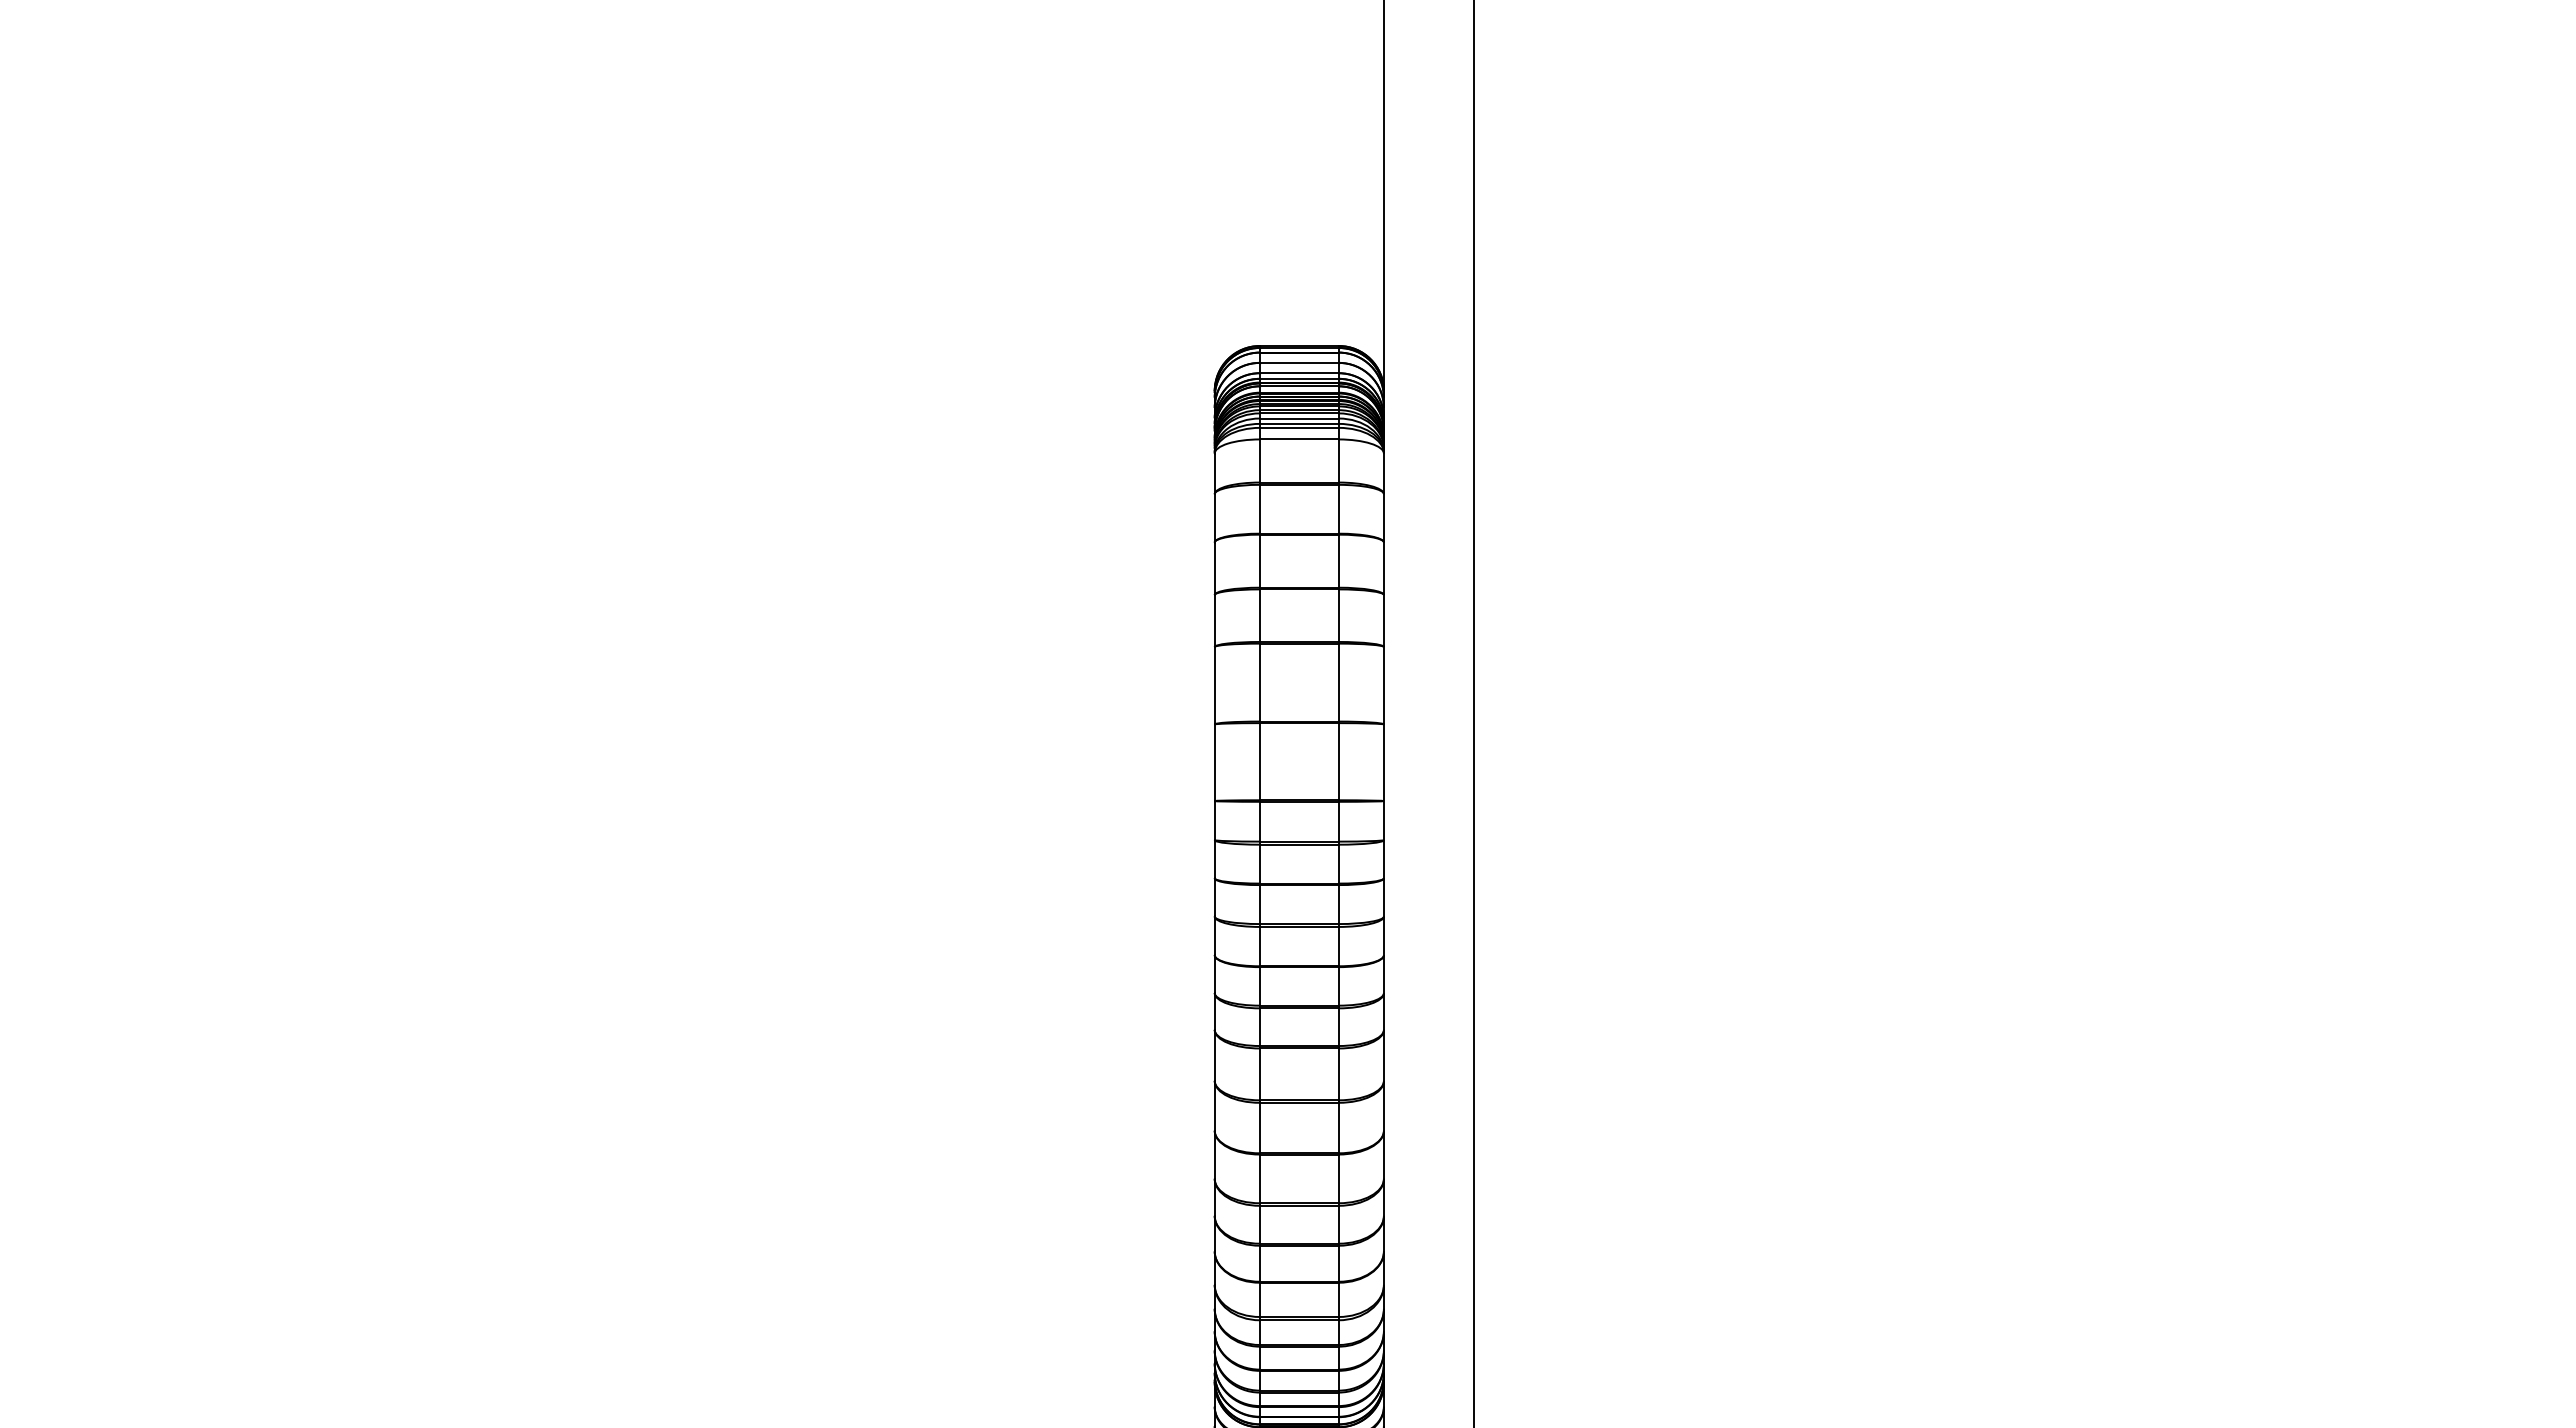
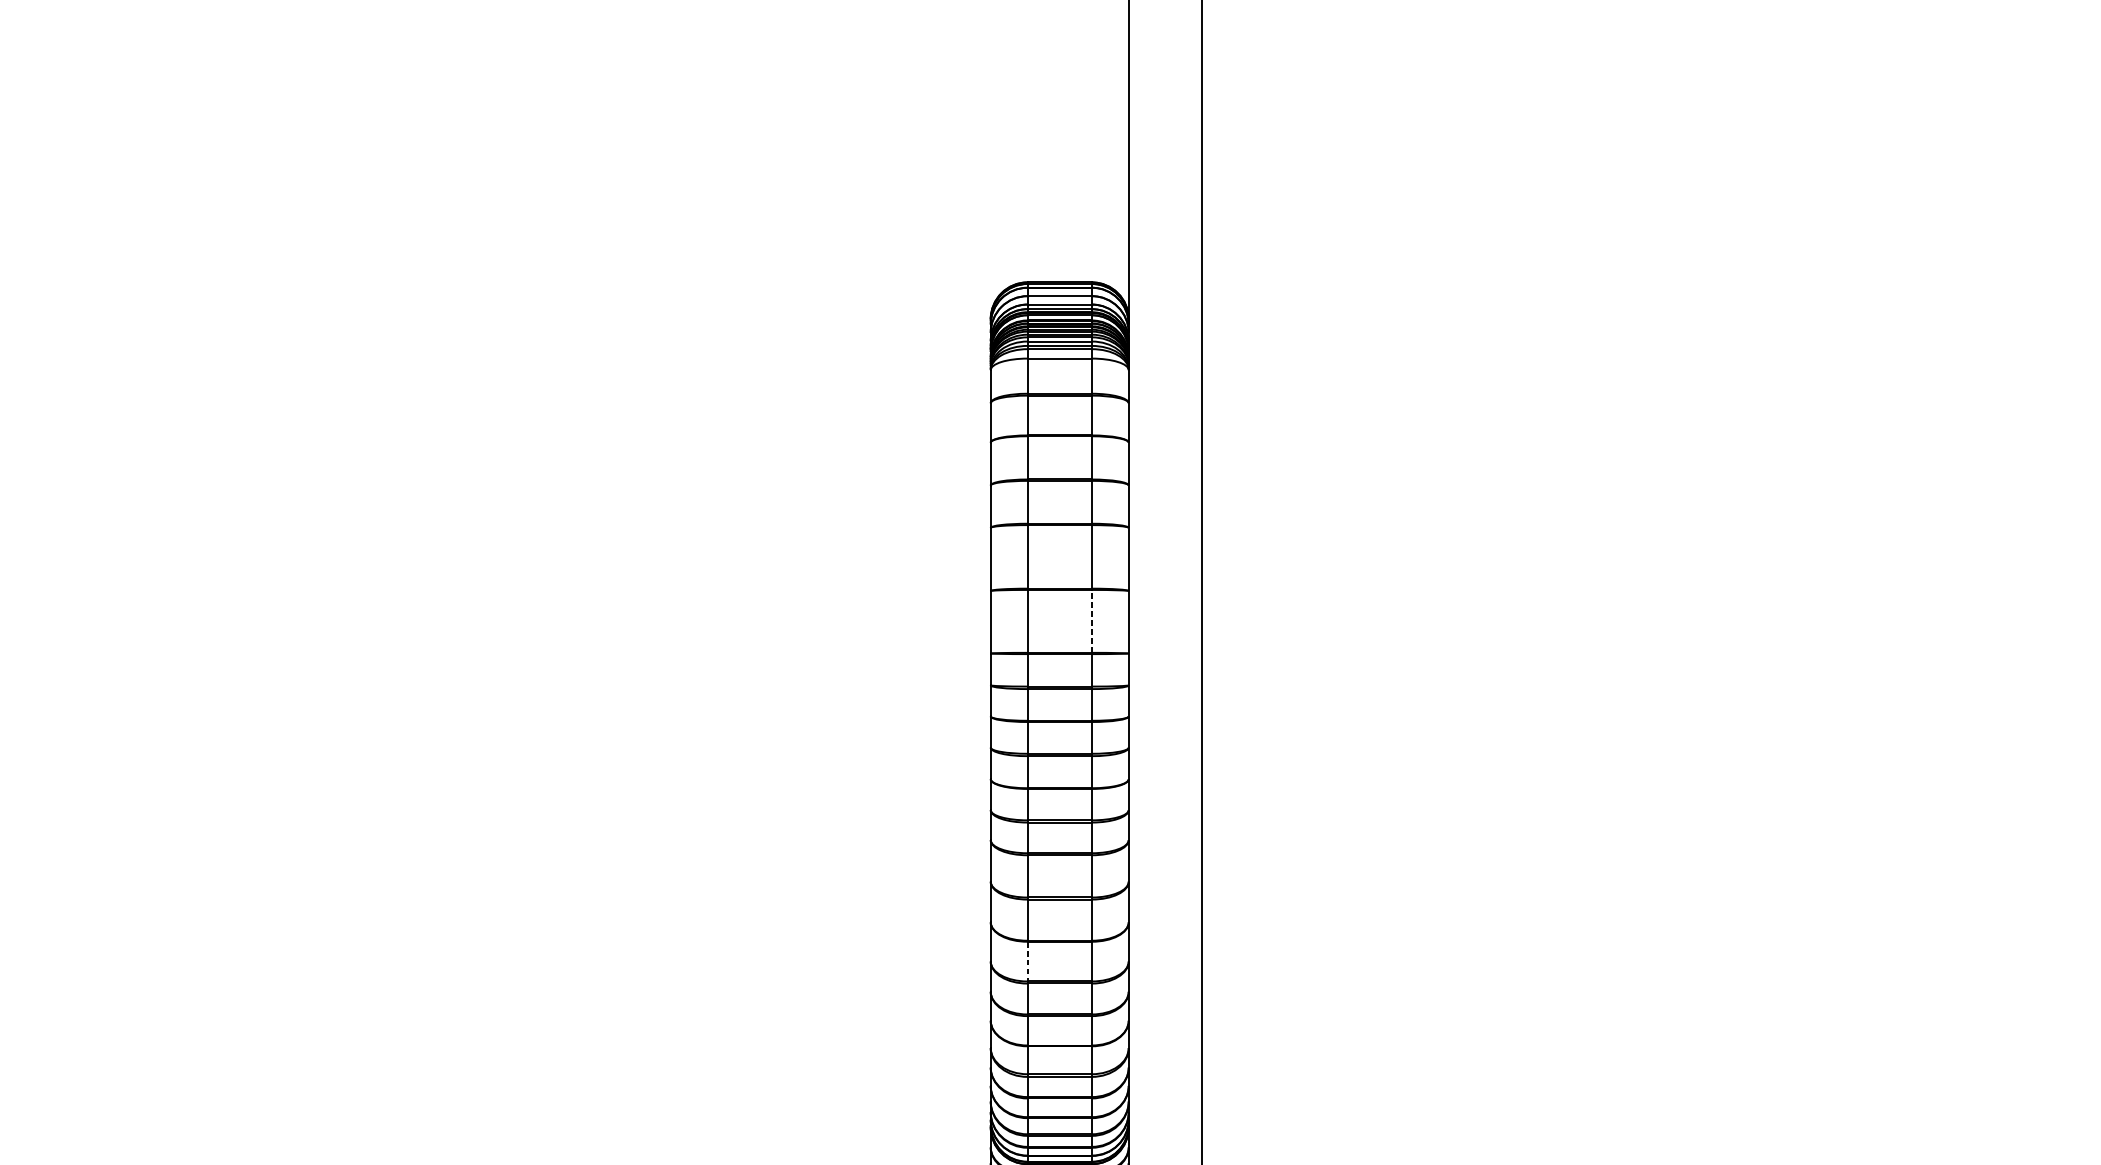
line: (1338, 761) -> (1091, 621), solid -> dashed
line: (1259, 1179) -> (1027, 962), solid -> dashed

